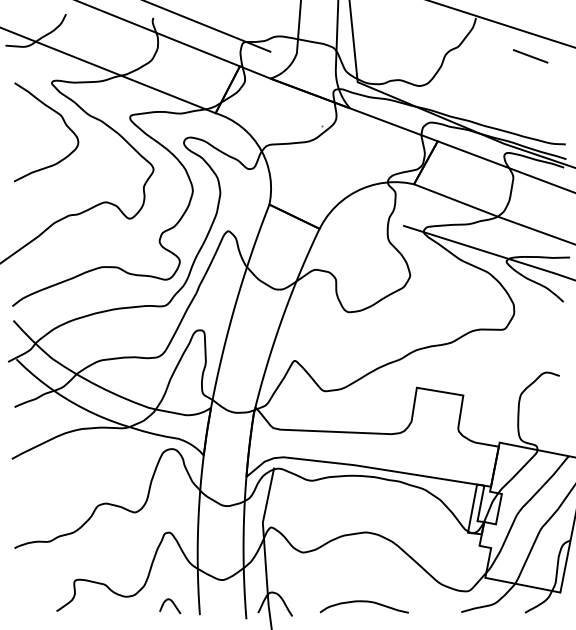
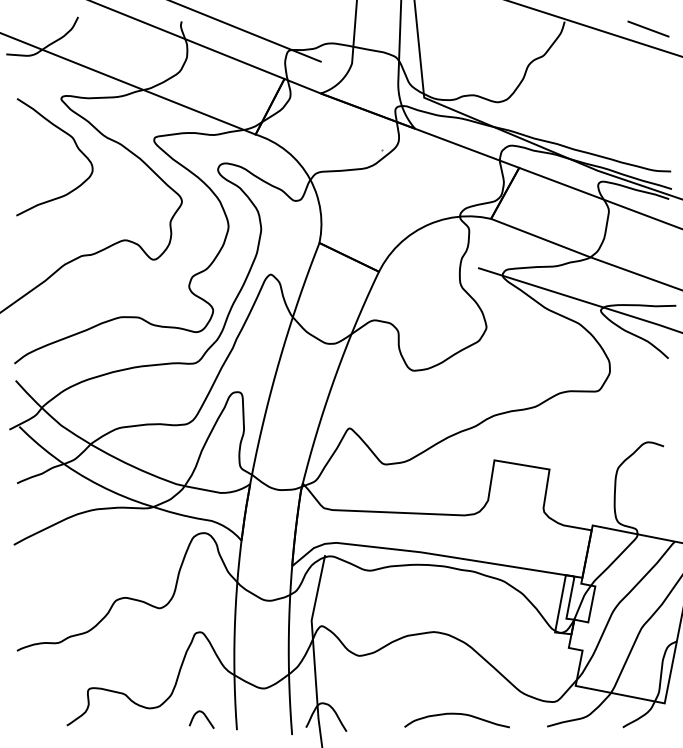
line: (530, 55) -> (648, 28), moved
curve: (363, 601) -> (456, 714), moved

